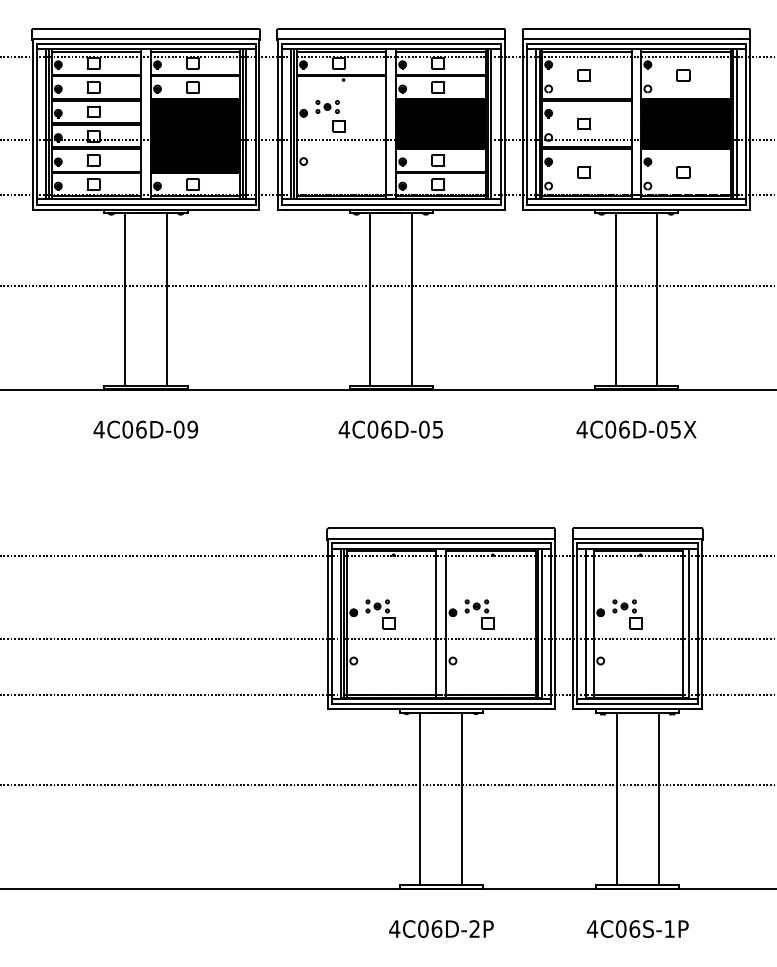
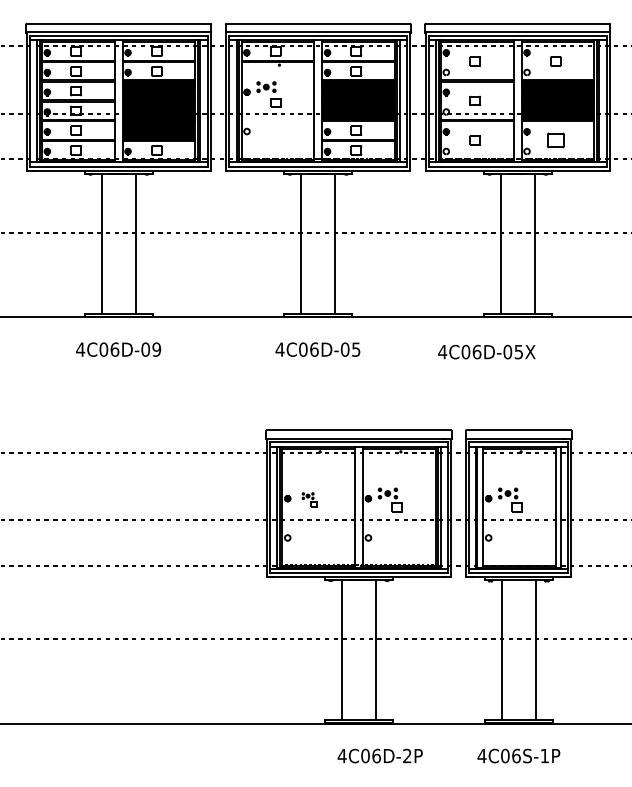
part: (683, 172) -> (556, 140), size x1.6
text: (636, 429) -> (486, 352), moved
part: (380, 614) -> (309, 500), size x0.6
text: (441, 928) -> (380, 755), moved

